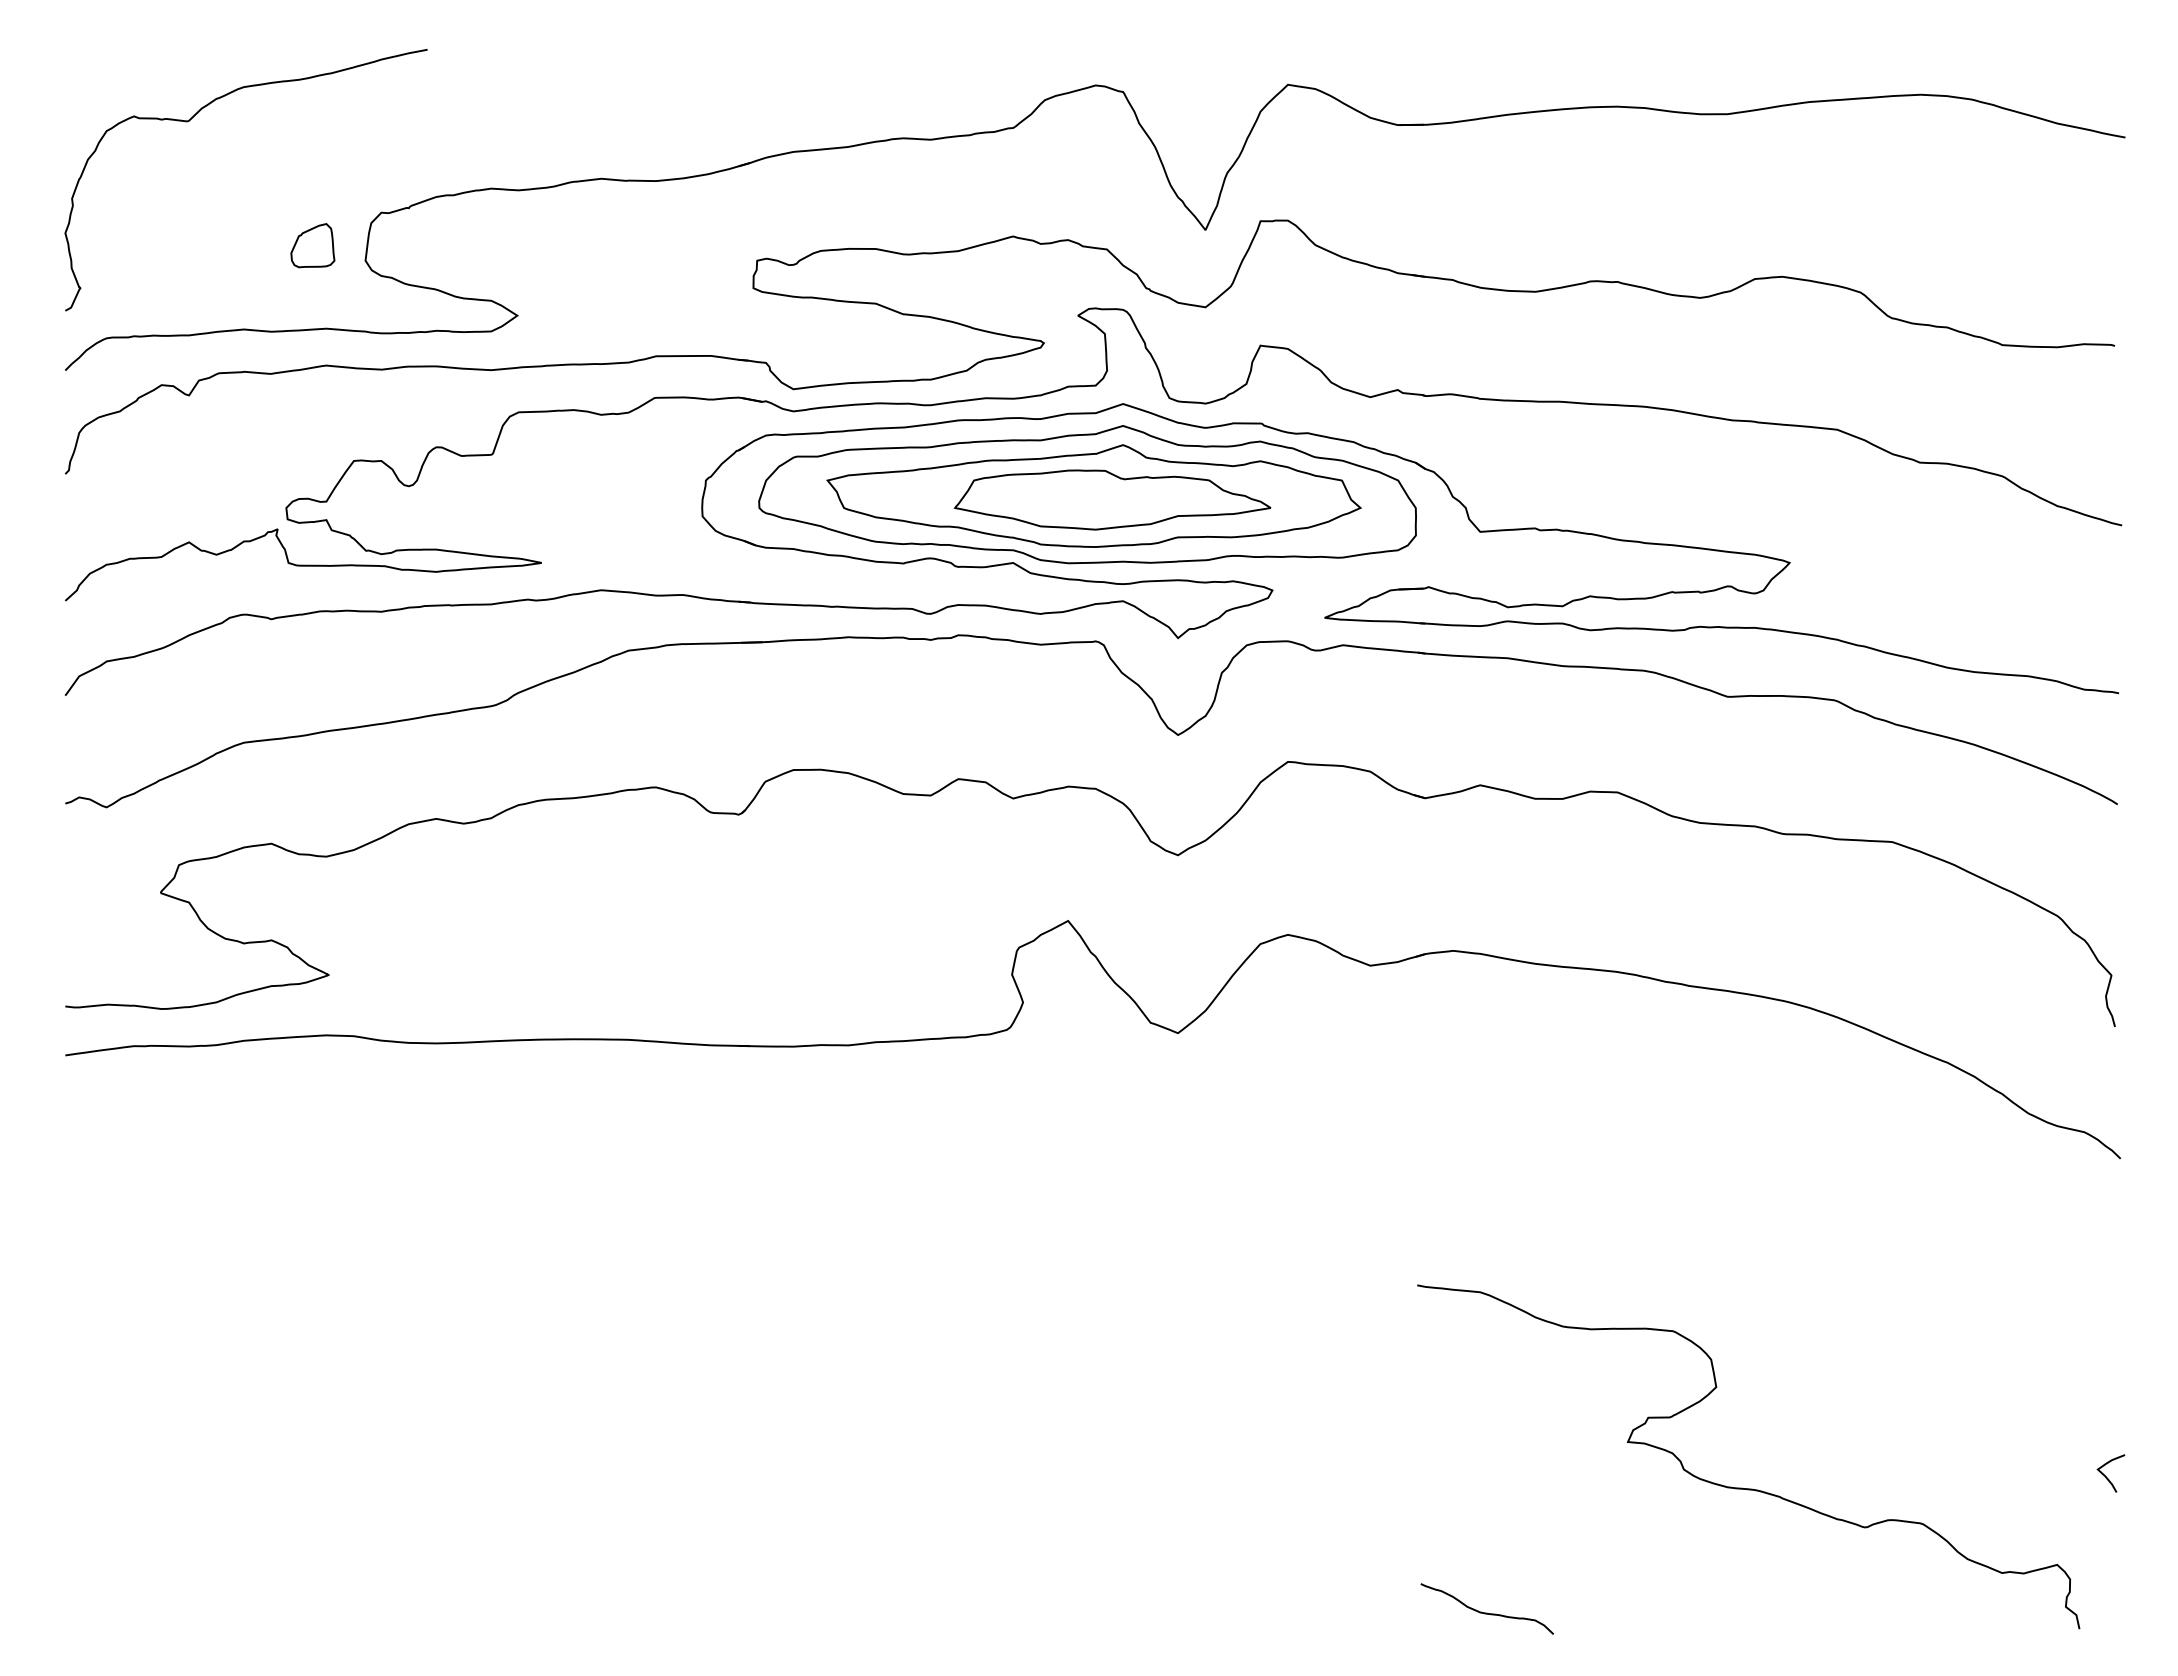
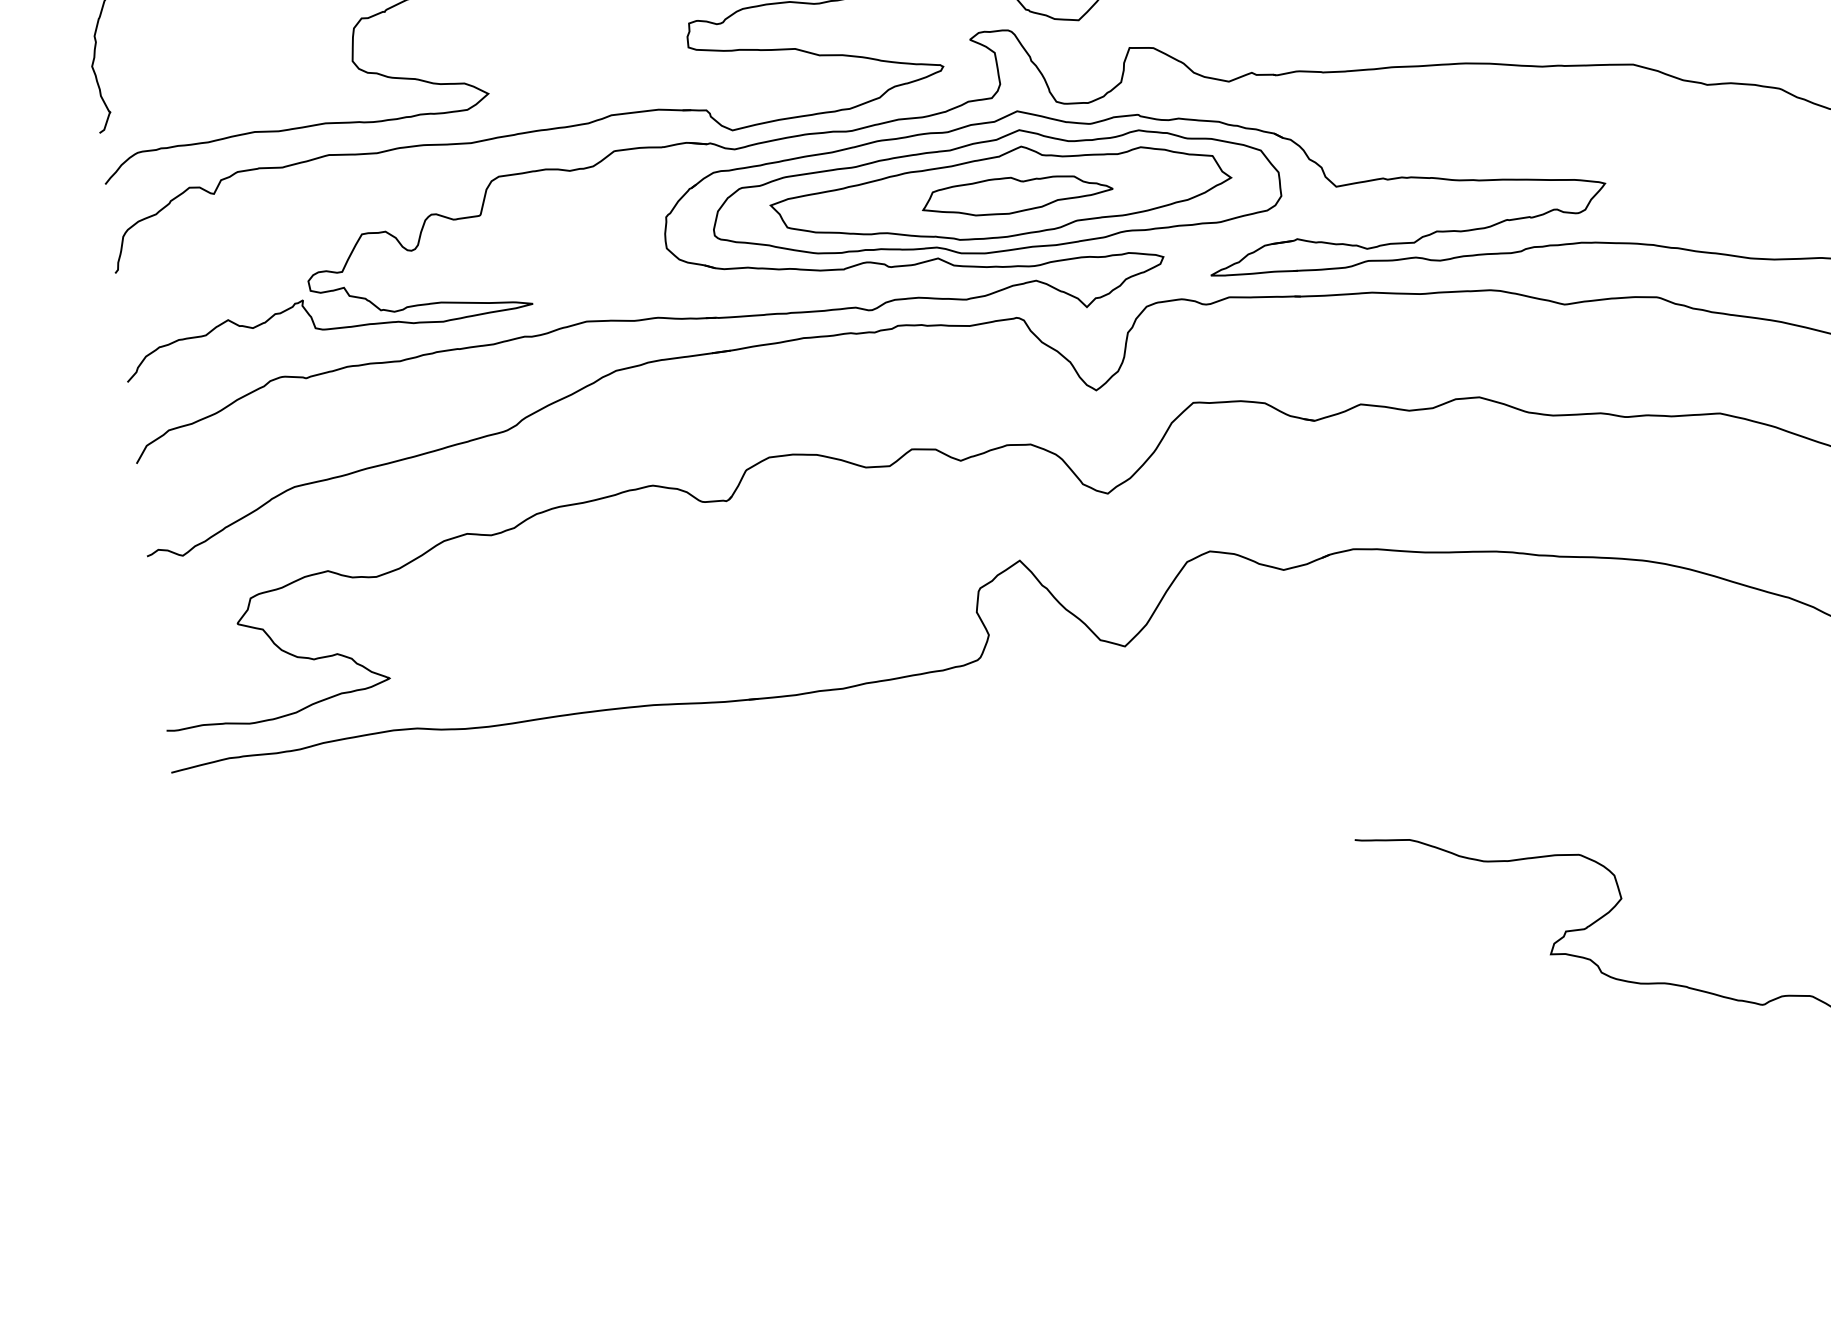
part: (312, 245) -> (305, 53), removed
part: (1112, 499) -> (1017, 194), size x0.7
curve: (1486, 1612) -> (1445, 1114), removed

